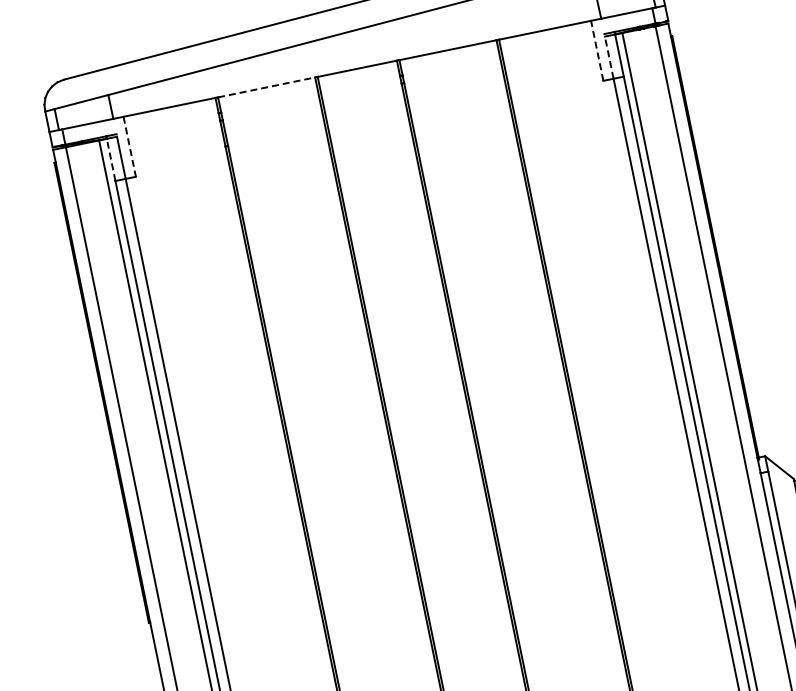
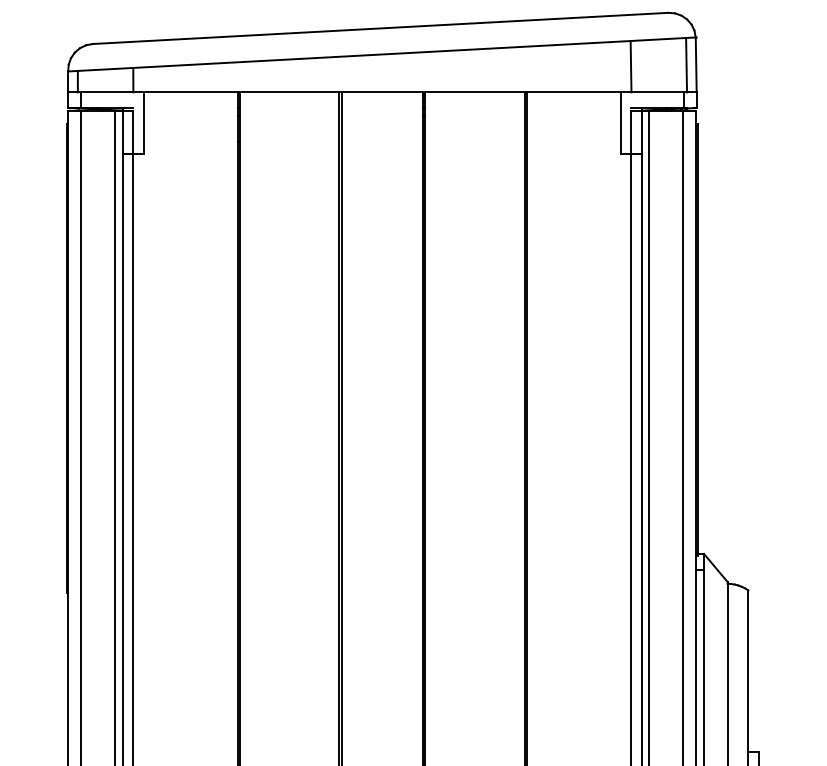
line: (597, 50) -> (621, 122), dashed -> solid
line: (609, 58) -> (631, 132), dashed -> solid
line: (266, 87) -> (289, 92), dashed -> solid
line: (129, 146) -> (143, 122), dashed -> solid
line: (110, 160) -> (122, 132), dashed -> solid

